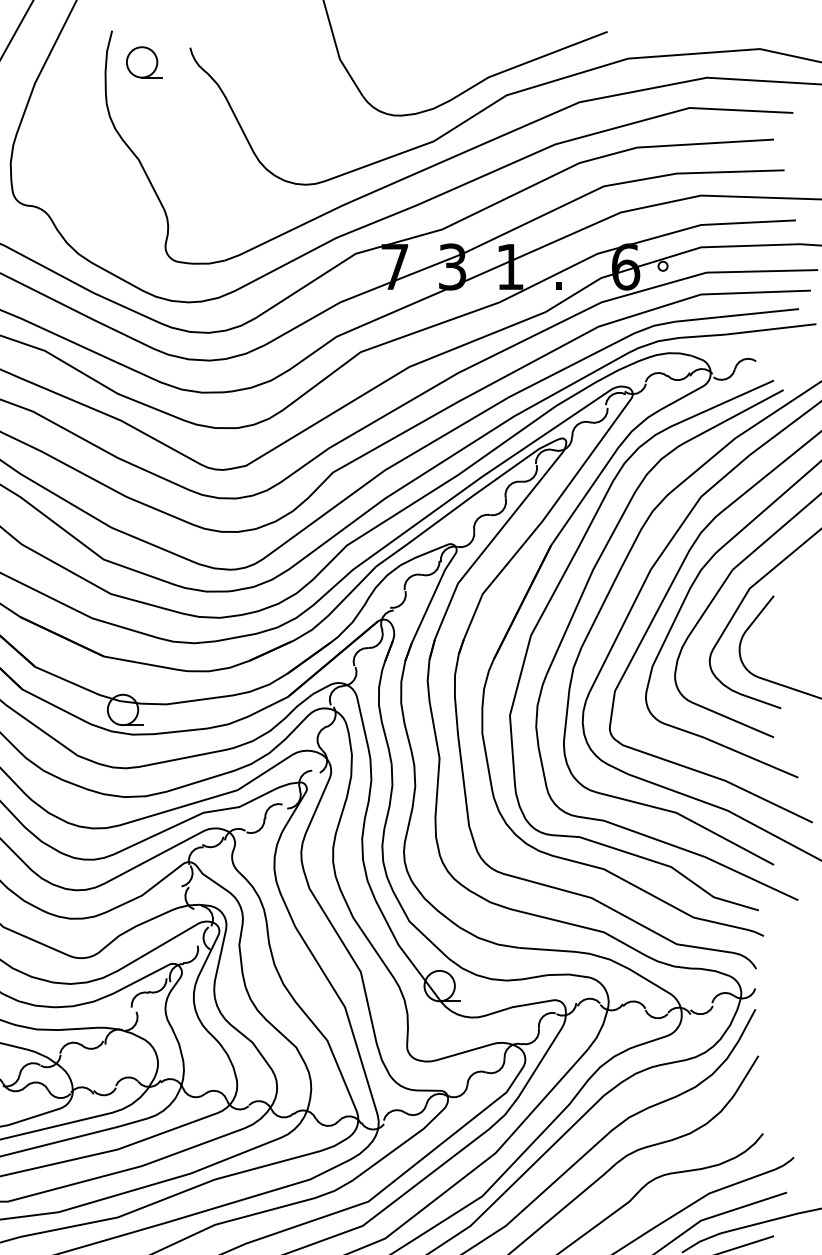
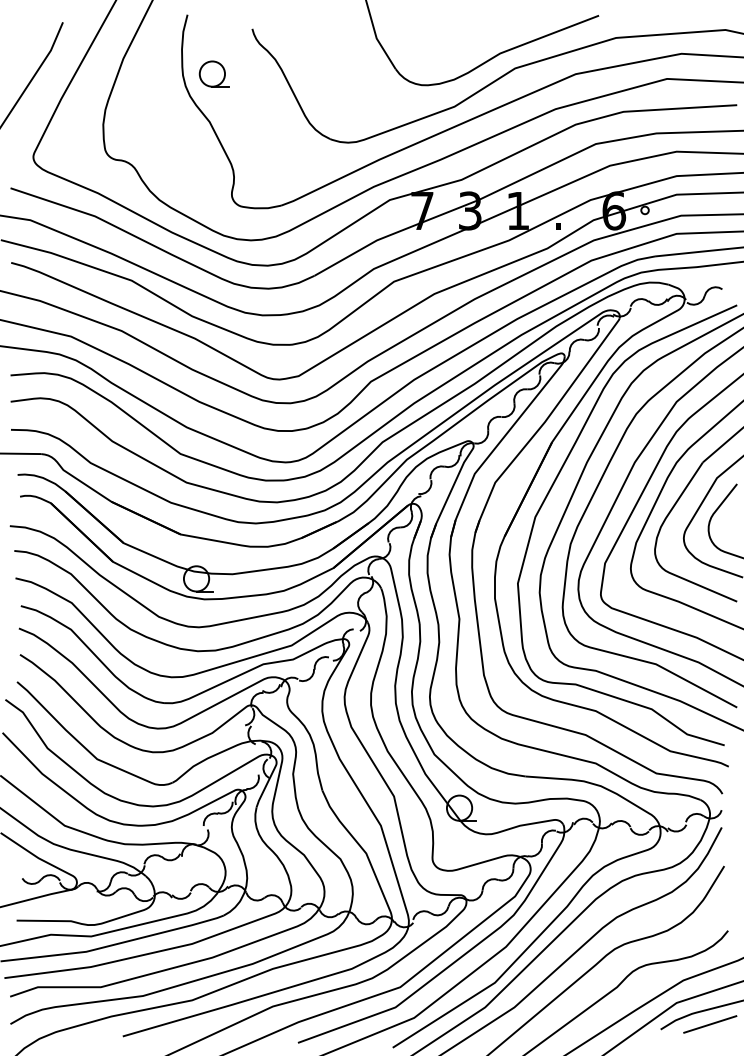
part: (143, 61) -> (213, 73), moved

